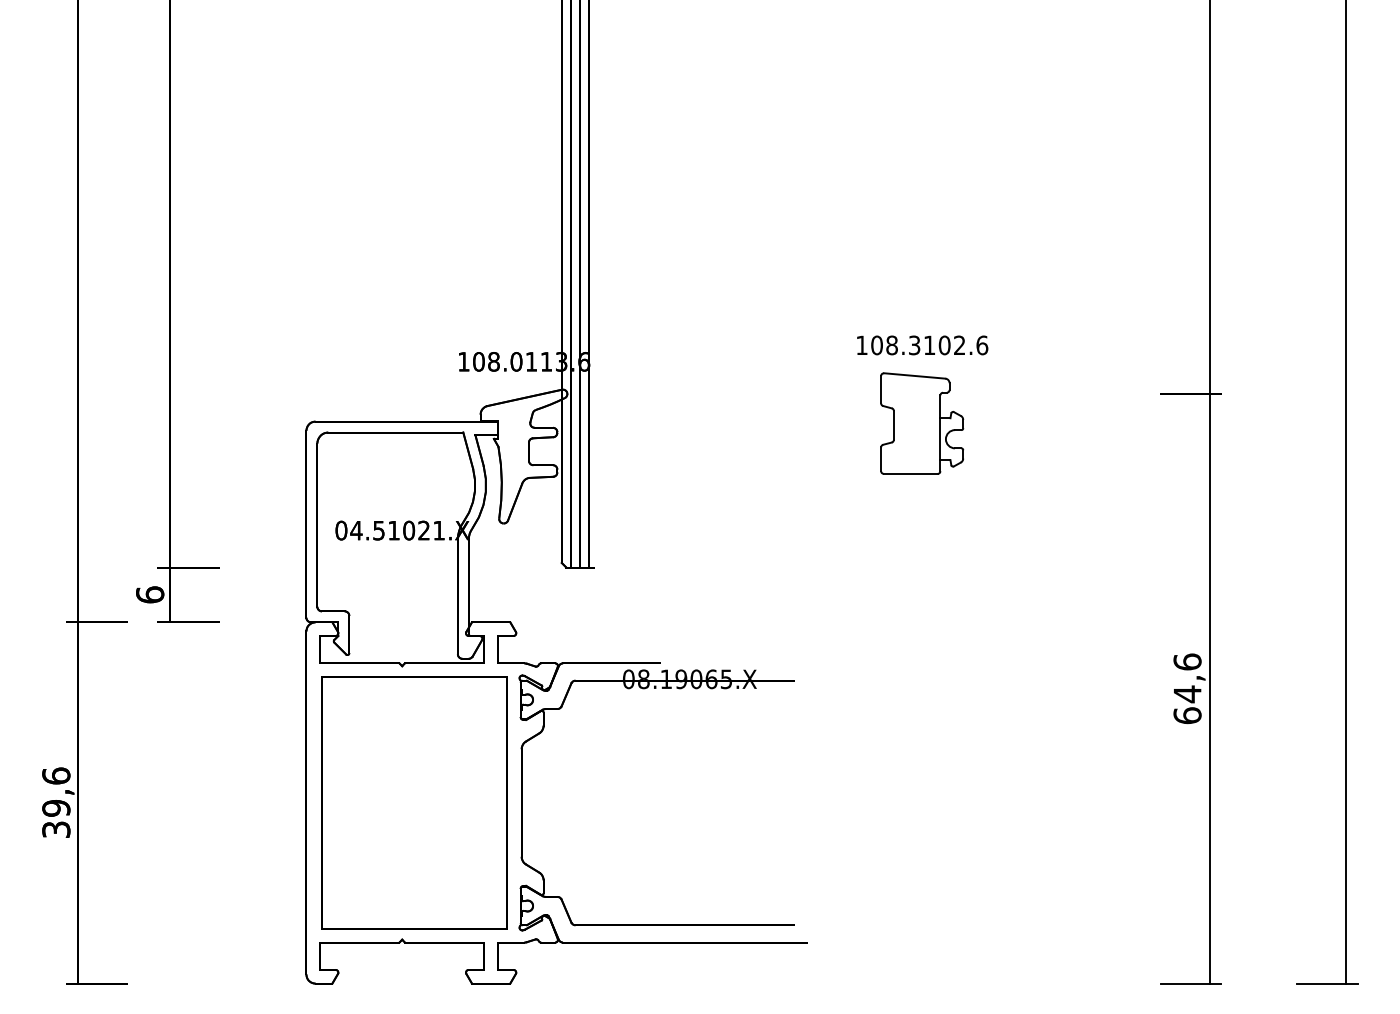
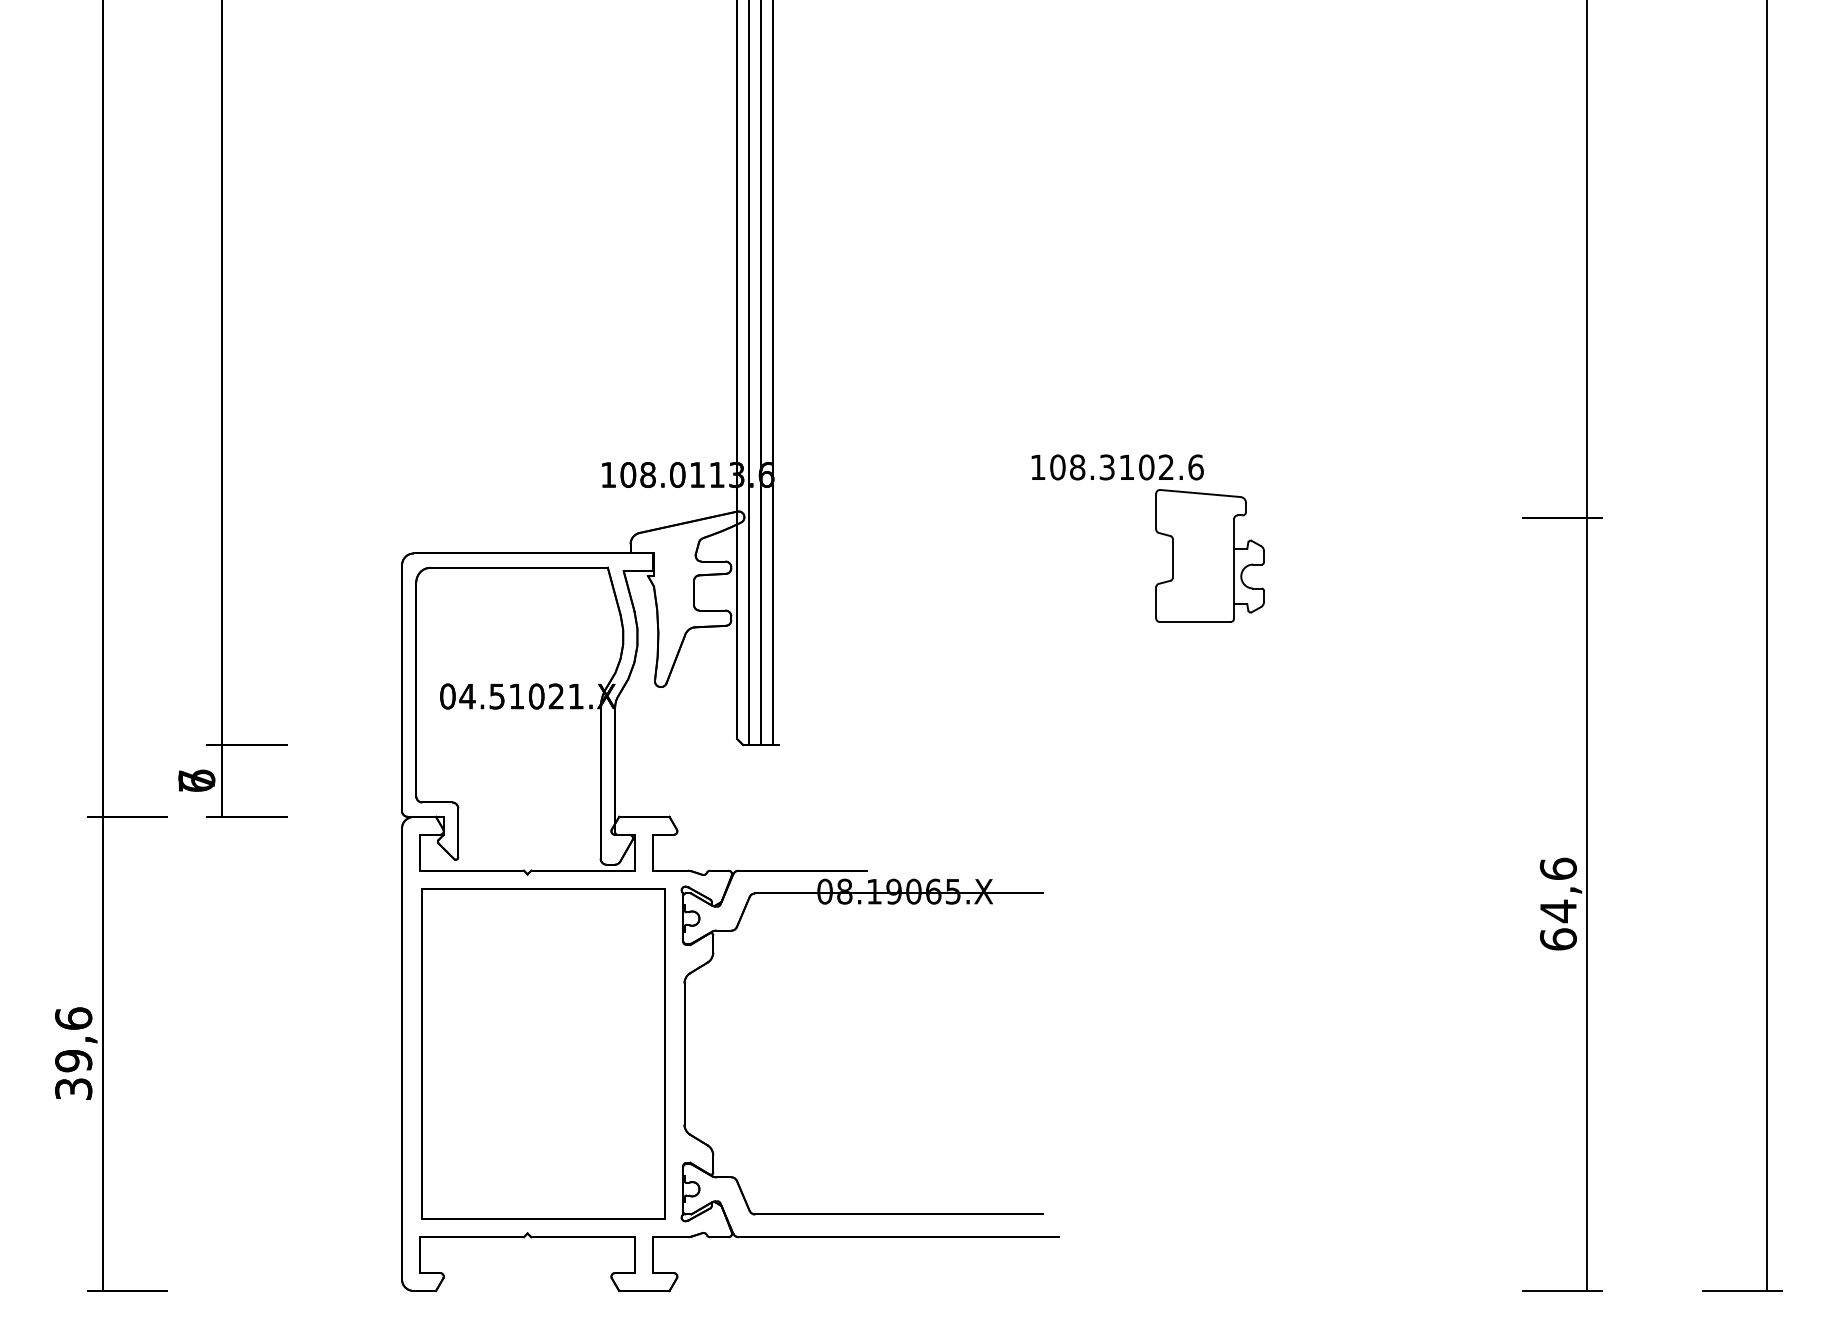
text: (922, 345) -> (1117, 467), moved
text: (149, 594) -> (196, 780), 6 -> 7

